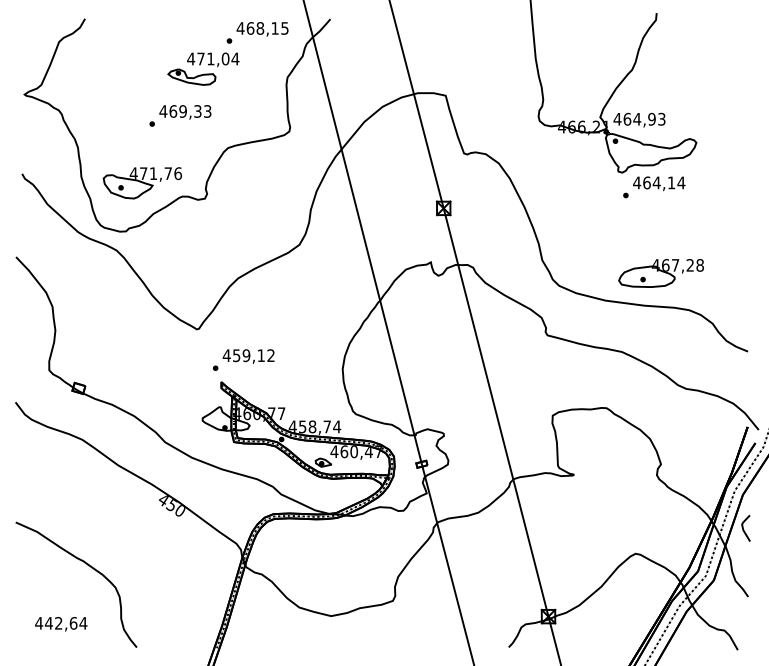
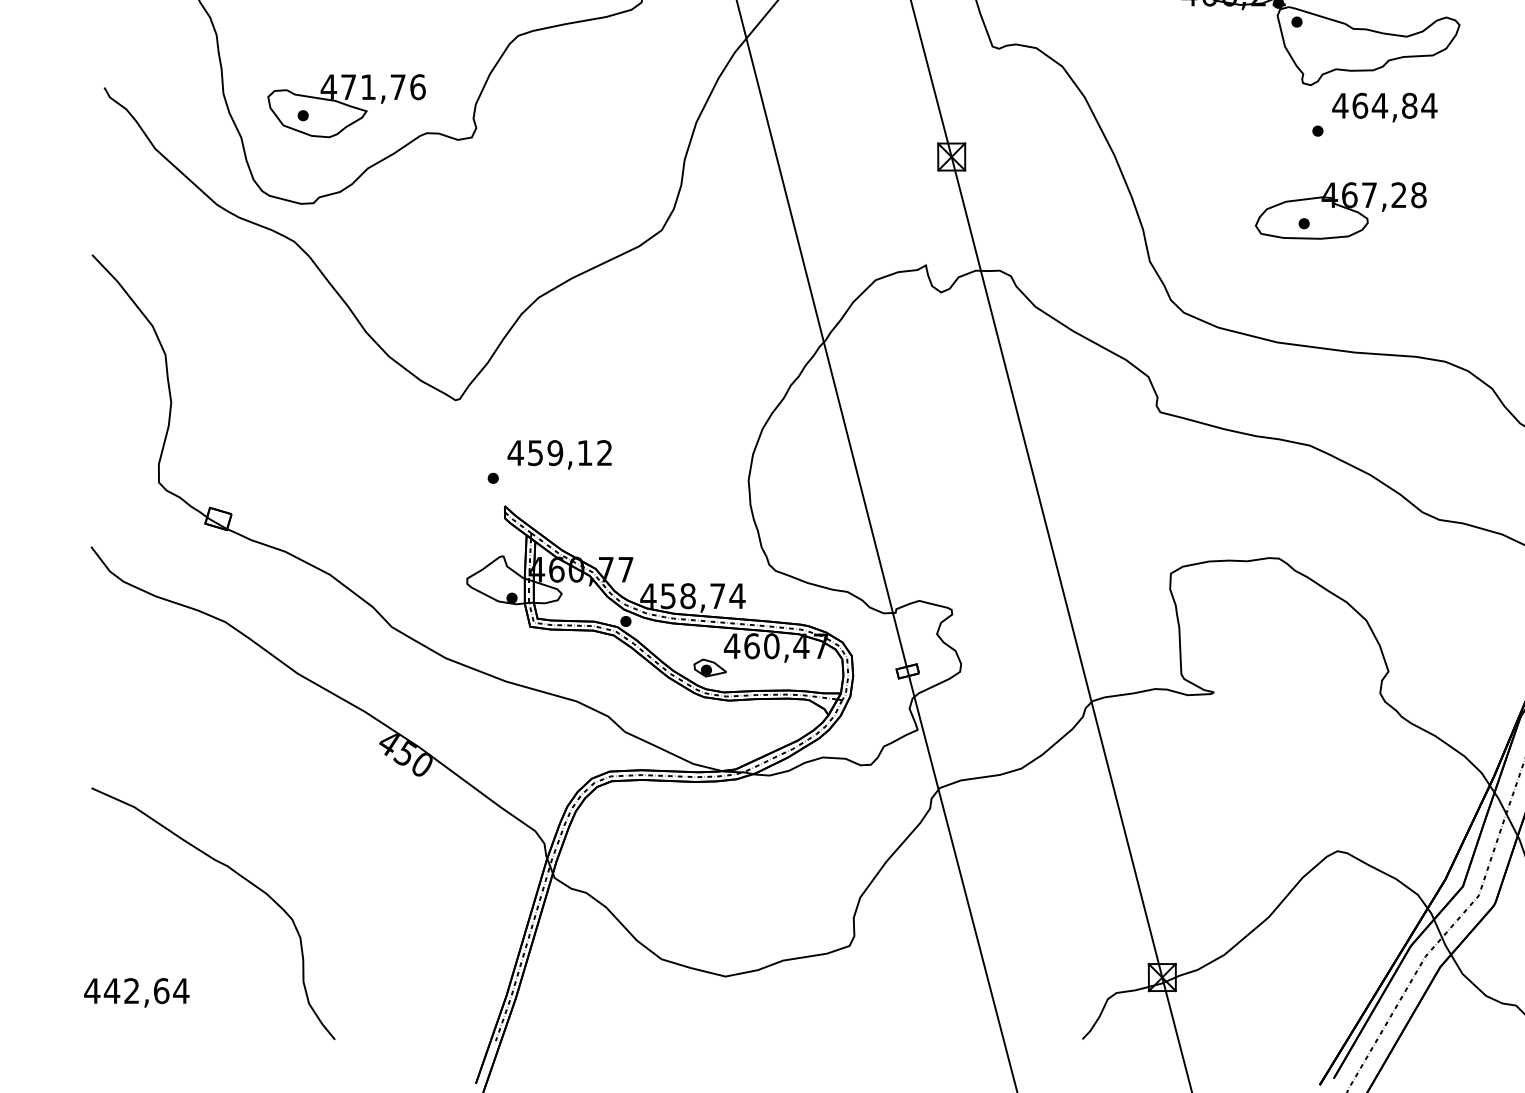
text: (671, 182) -> (1409, 104), 464,14 -> 464,84
part: (660, 273) -> (1339, 211), moved
text: (61, 624) -> (137, 993), moved

